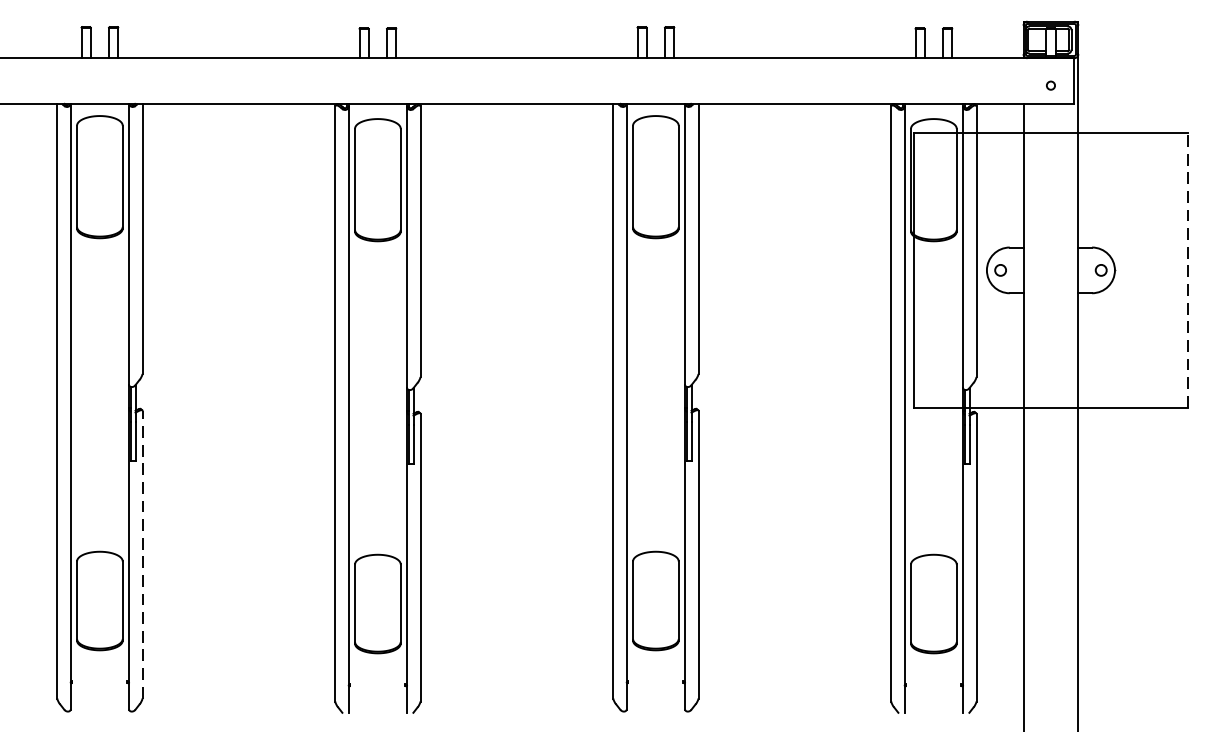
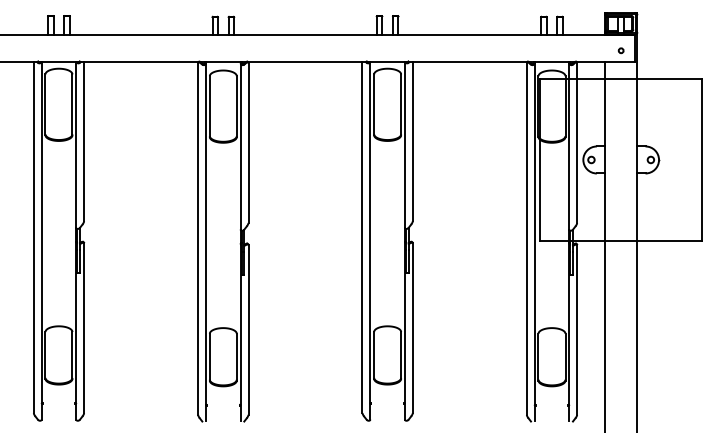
line: (1188, 269) -> (702, 159), dashed -> solid
line: (143, 555) -> (84, 328), dashed -> solid

